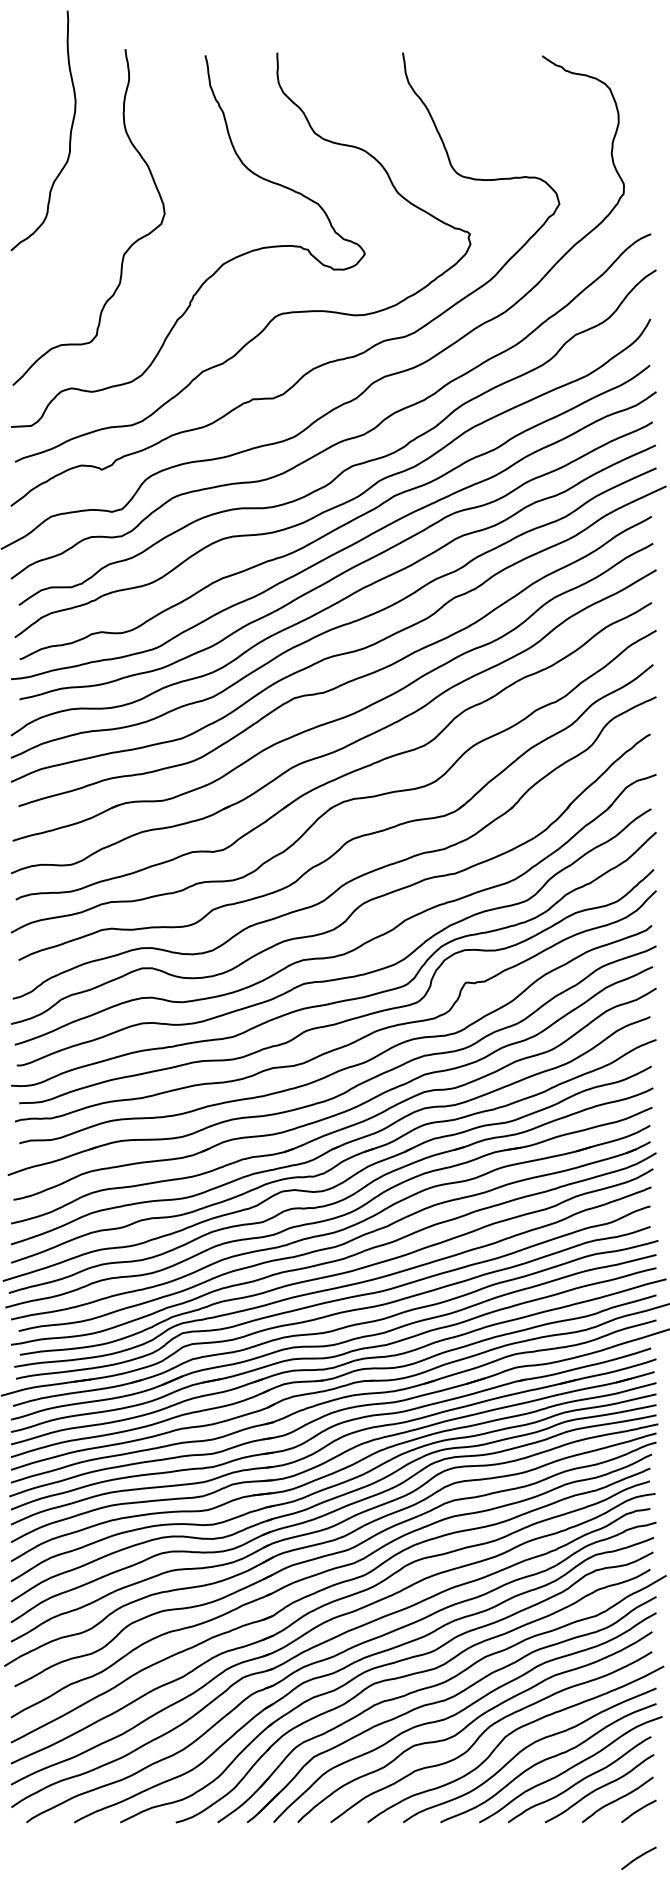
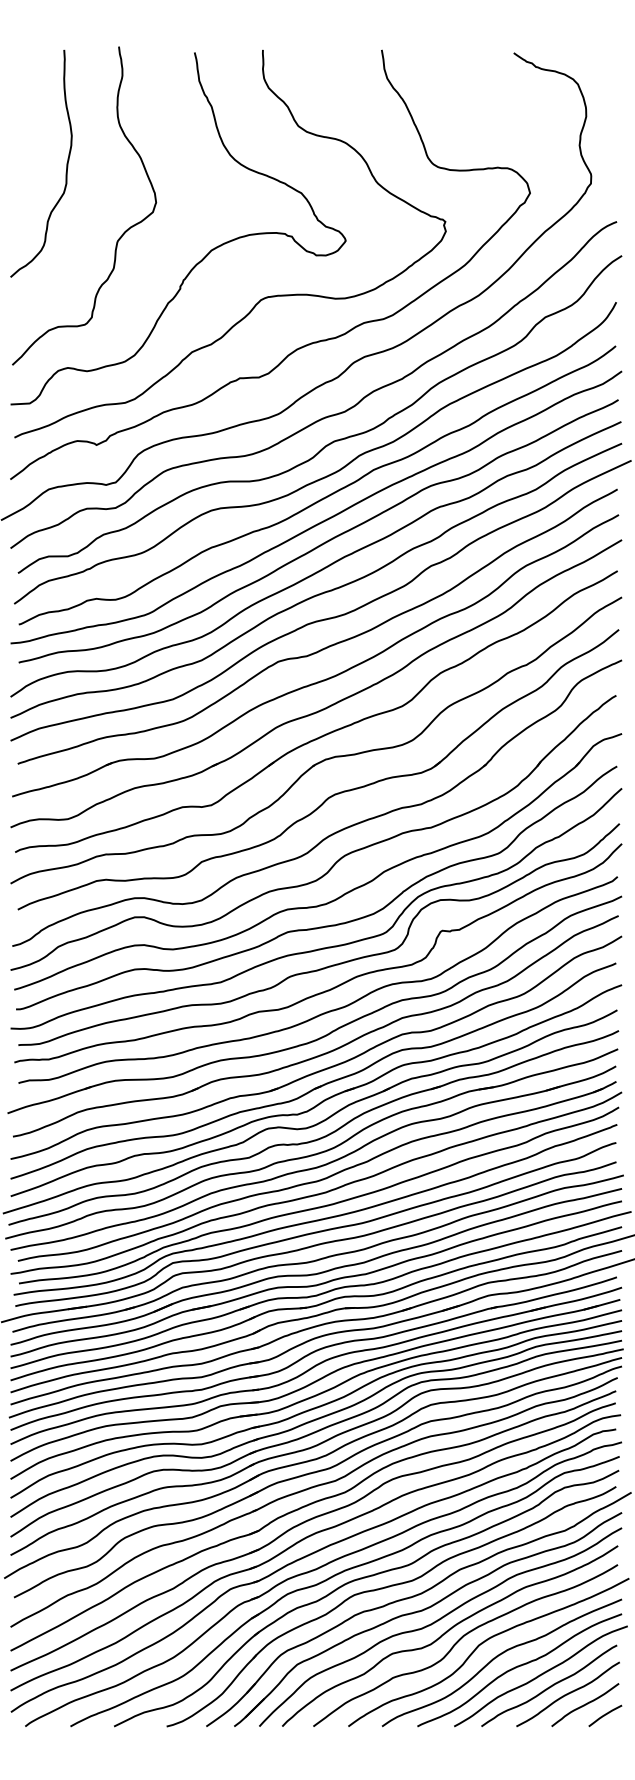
curve: (69, 134) -> (65, 167), moved
curve: (638, 1857) -> (605, 1759), removed

